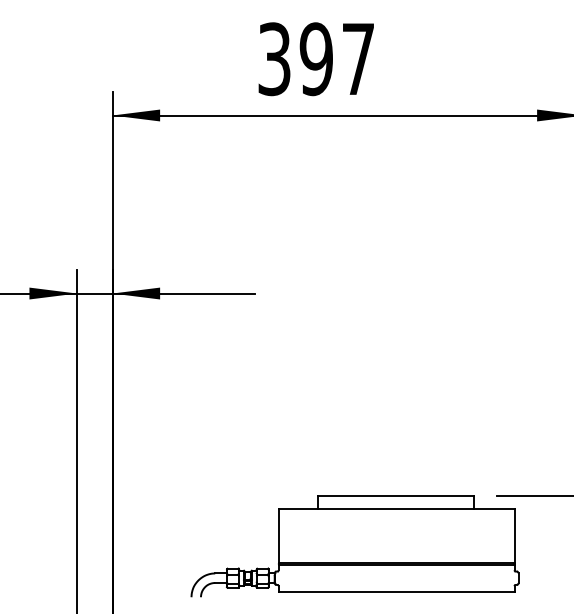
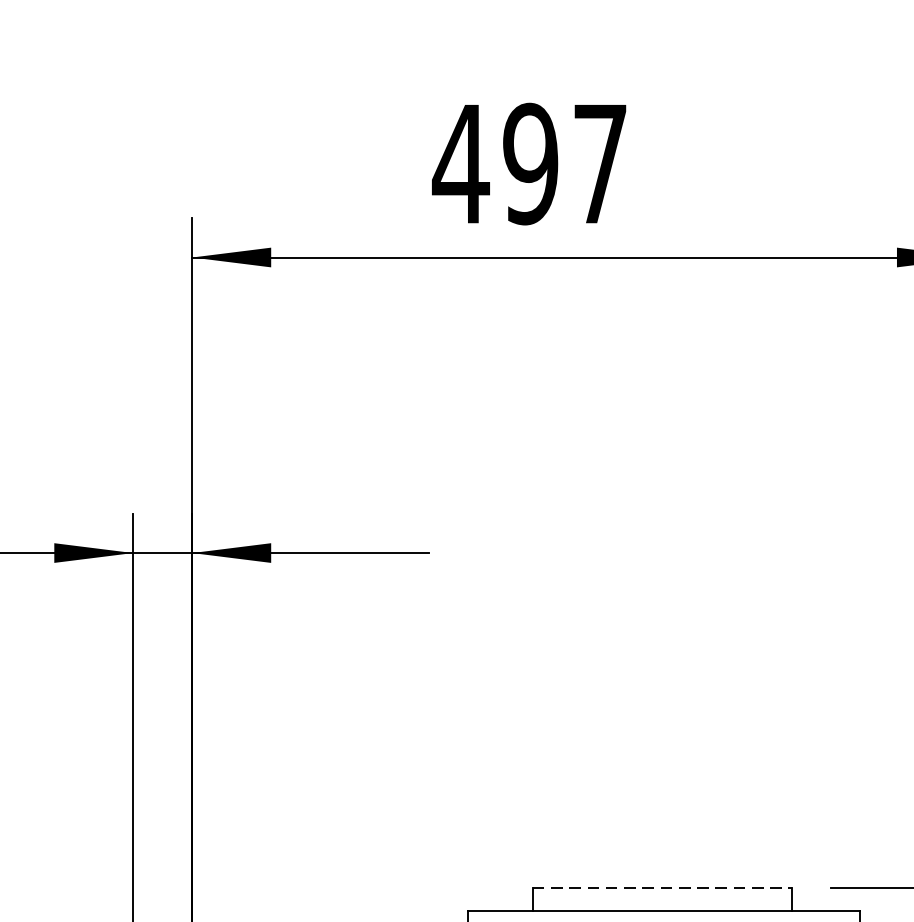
text: (274, 59) -> (461, 164), 397 -> 497
line: (396, 495) -> (663, 888), solid -> dashed

